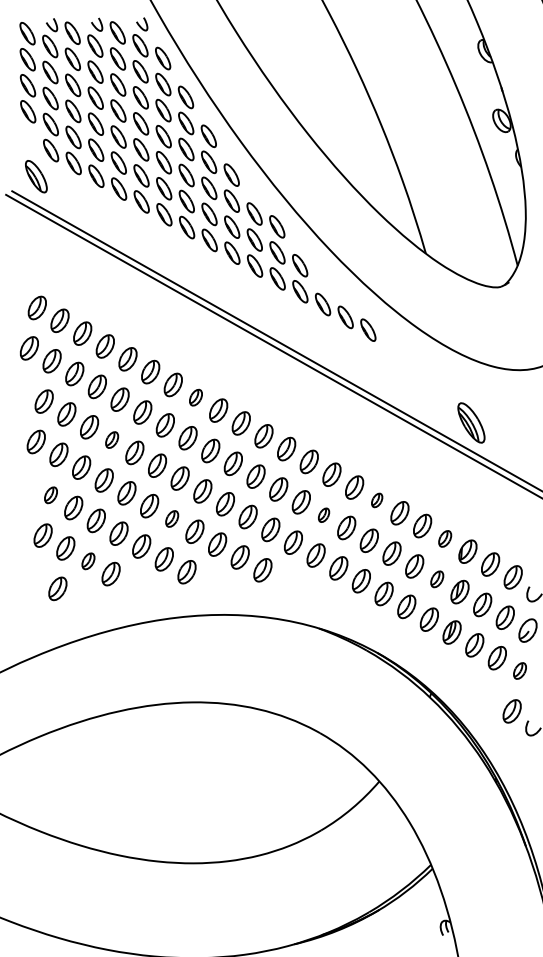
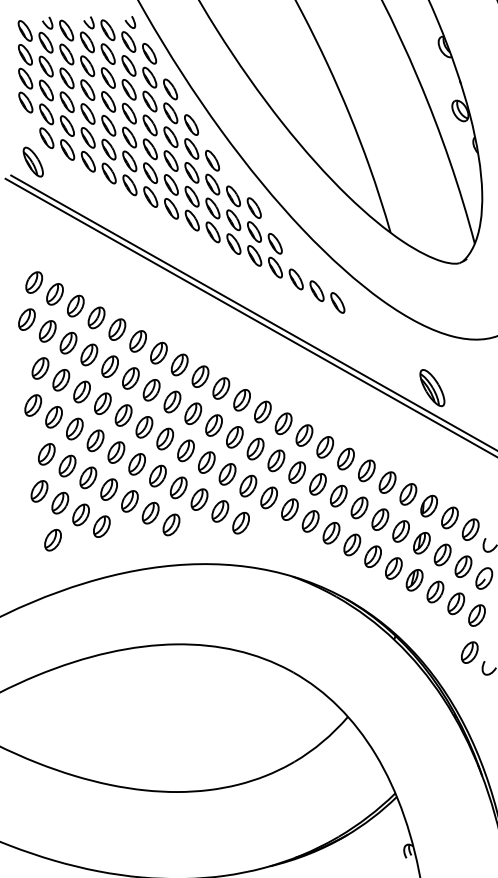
part: (195, 397) -> (179, 364), size x1.43
part: (111, 439) -> (102, 403), size x1.43
part: (50, 495) -> (46, 454), size x1.43
part: (376, 500) -> (345, 459), size x1.67
part: (323, 515) -> (296, 472), size x1.67
part: (171, 518) -> (157, 475), size x1.43
part: (444, 538) -> (407, 494), size x1.43
part: (88, 561) -> (81, 515), size x1.43
part: (436, 579) -> (400, 531), size x1.43
part: (519, 670) -> (476, 615), size x1.43

